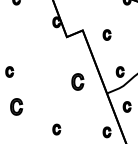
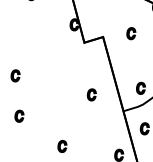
part: (106, 34) -> (130, 32), moved
part: (77, 81) -> (91, 94), size x0.62
part: (16, 106) -> (19, 115), size x0.62

